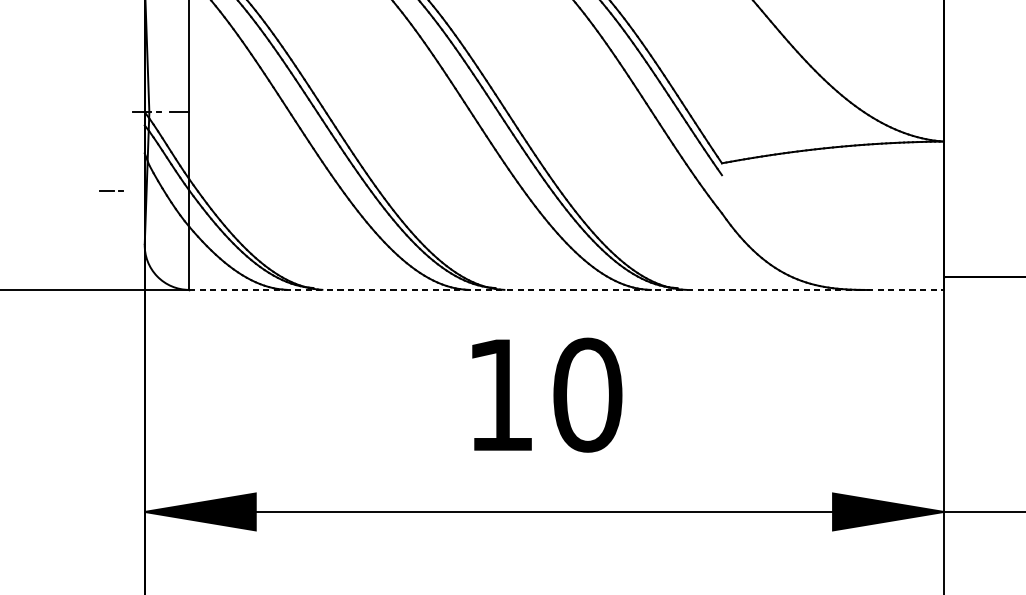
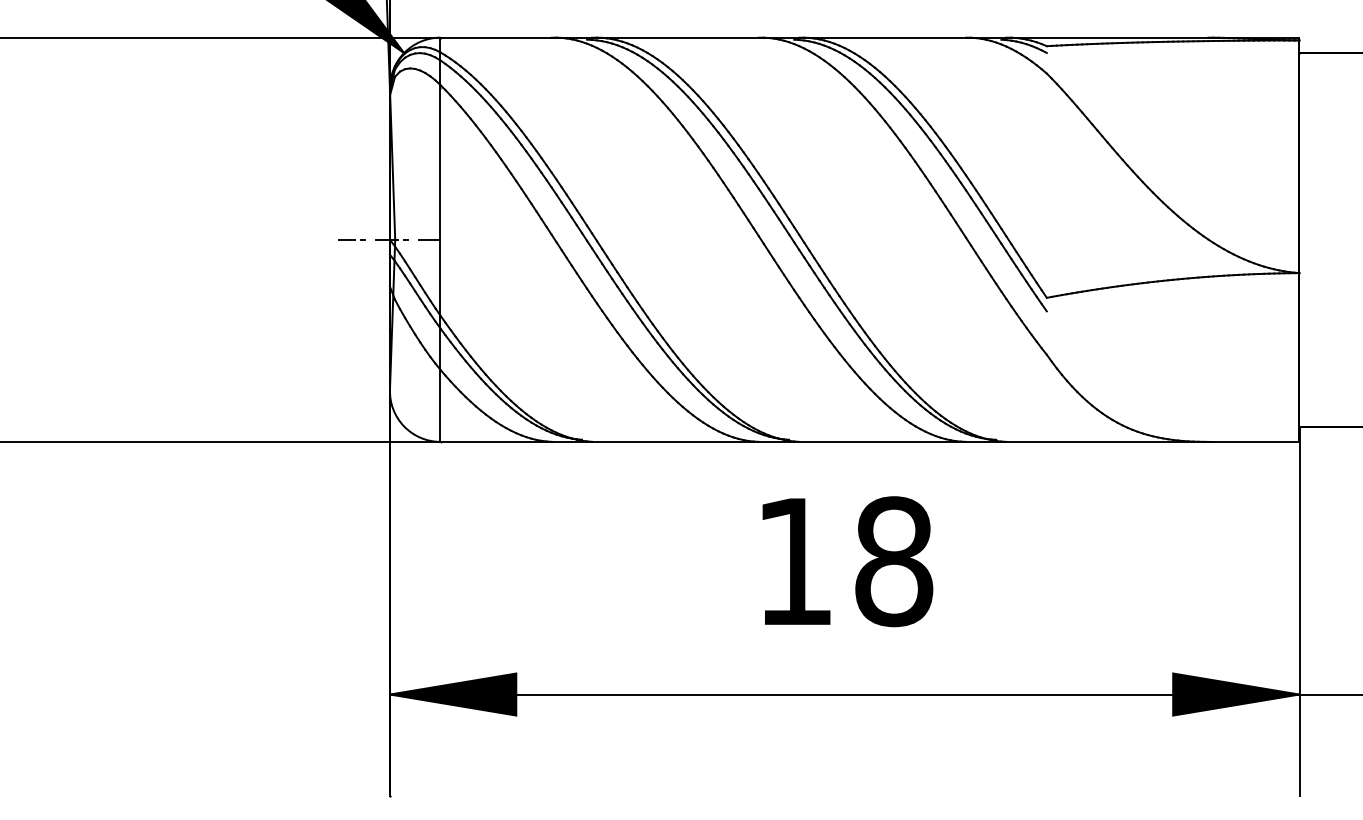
line: (110, 190) -> (351, 239), moved
line: (567, 289) -> (870, 441), dashed -> solid
text: (588, 395) -> (894, 561), 10 -> 18

